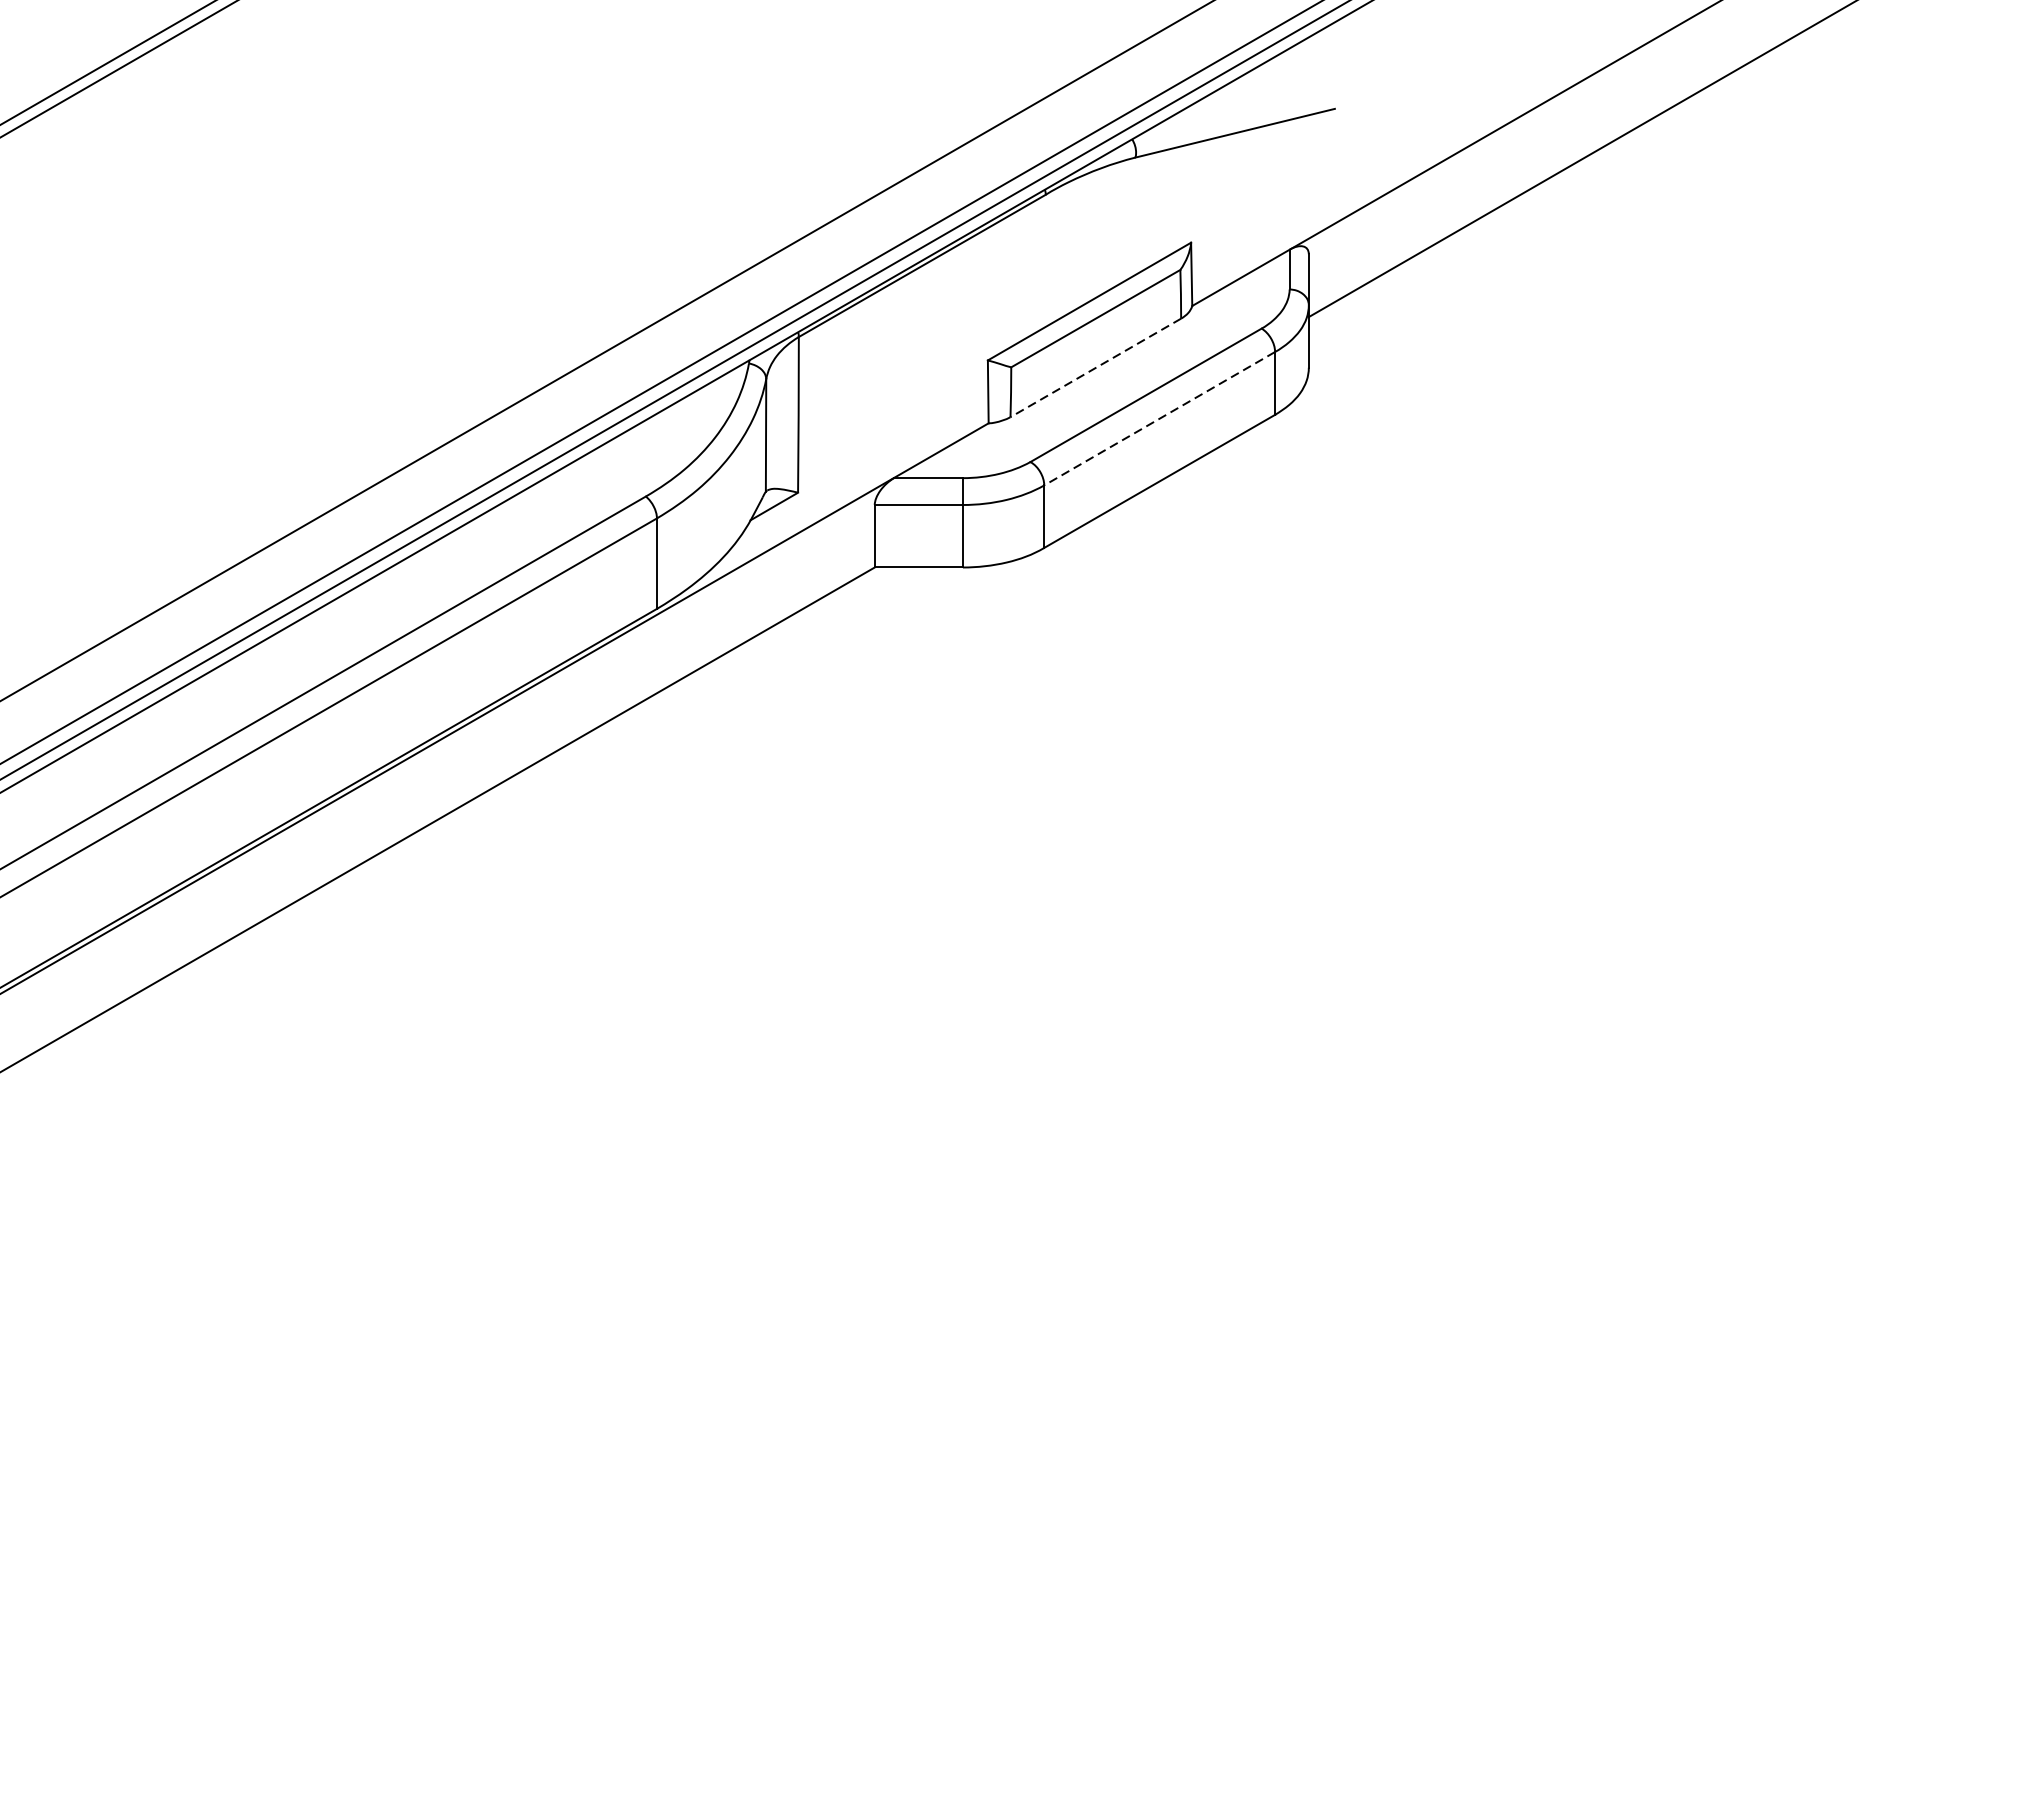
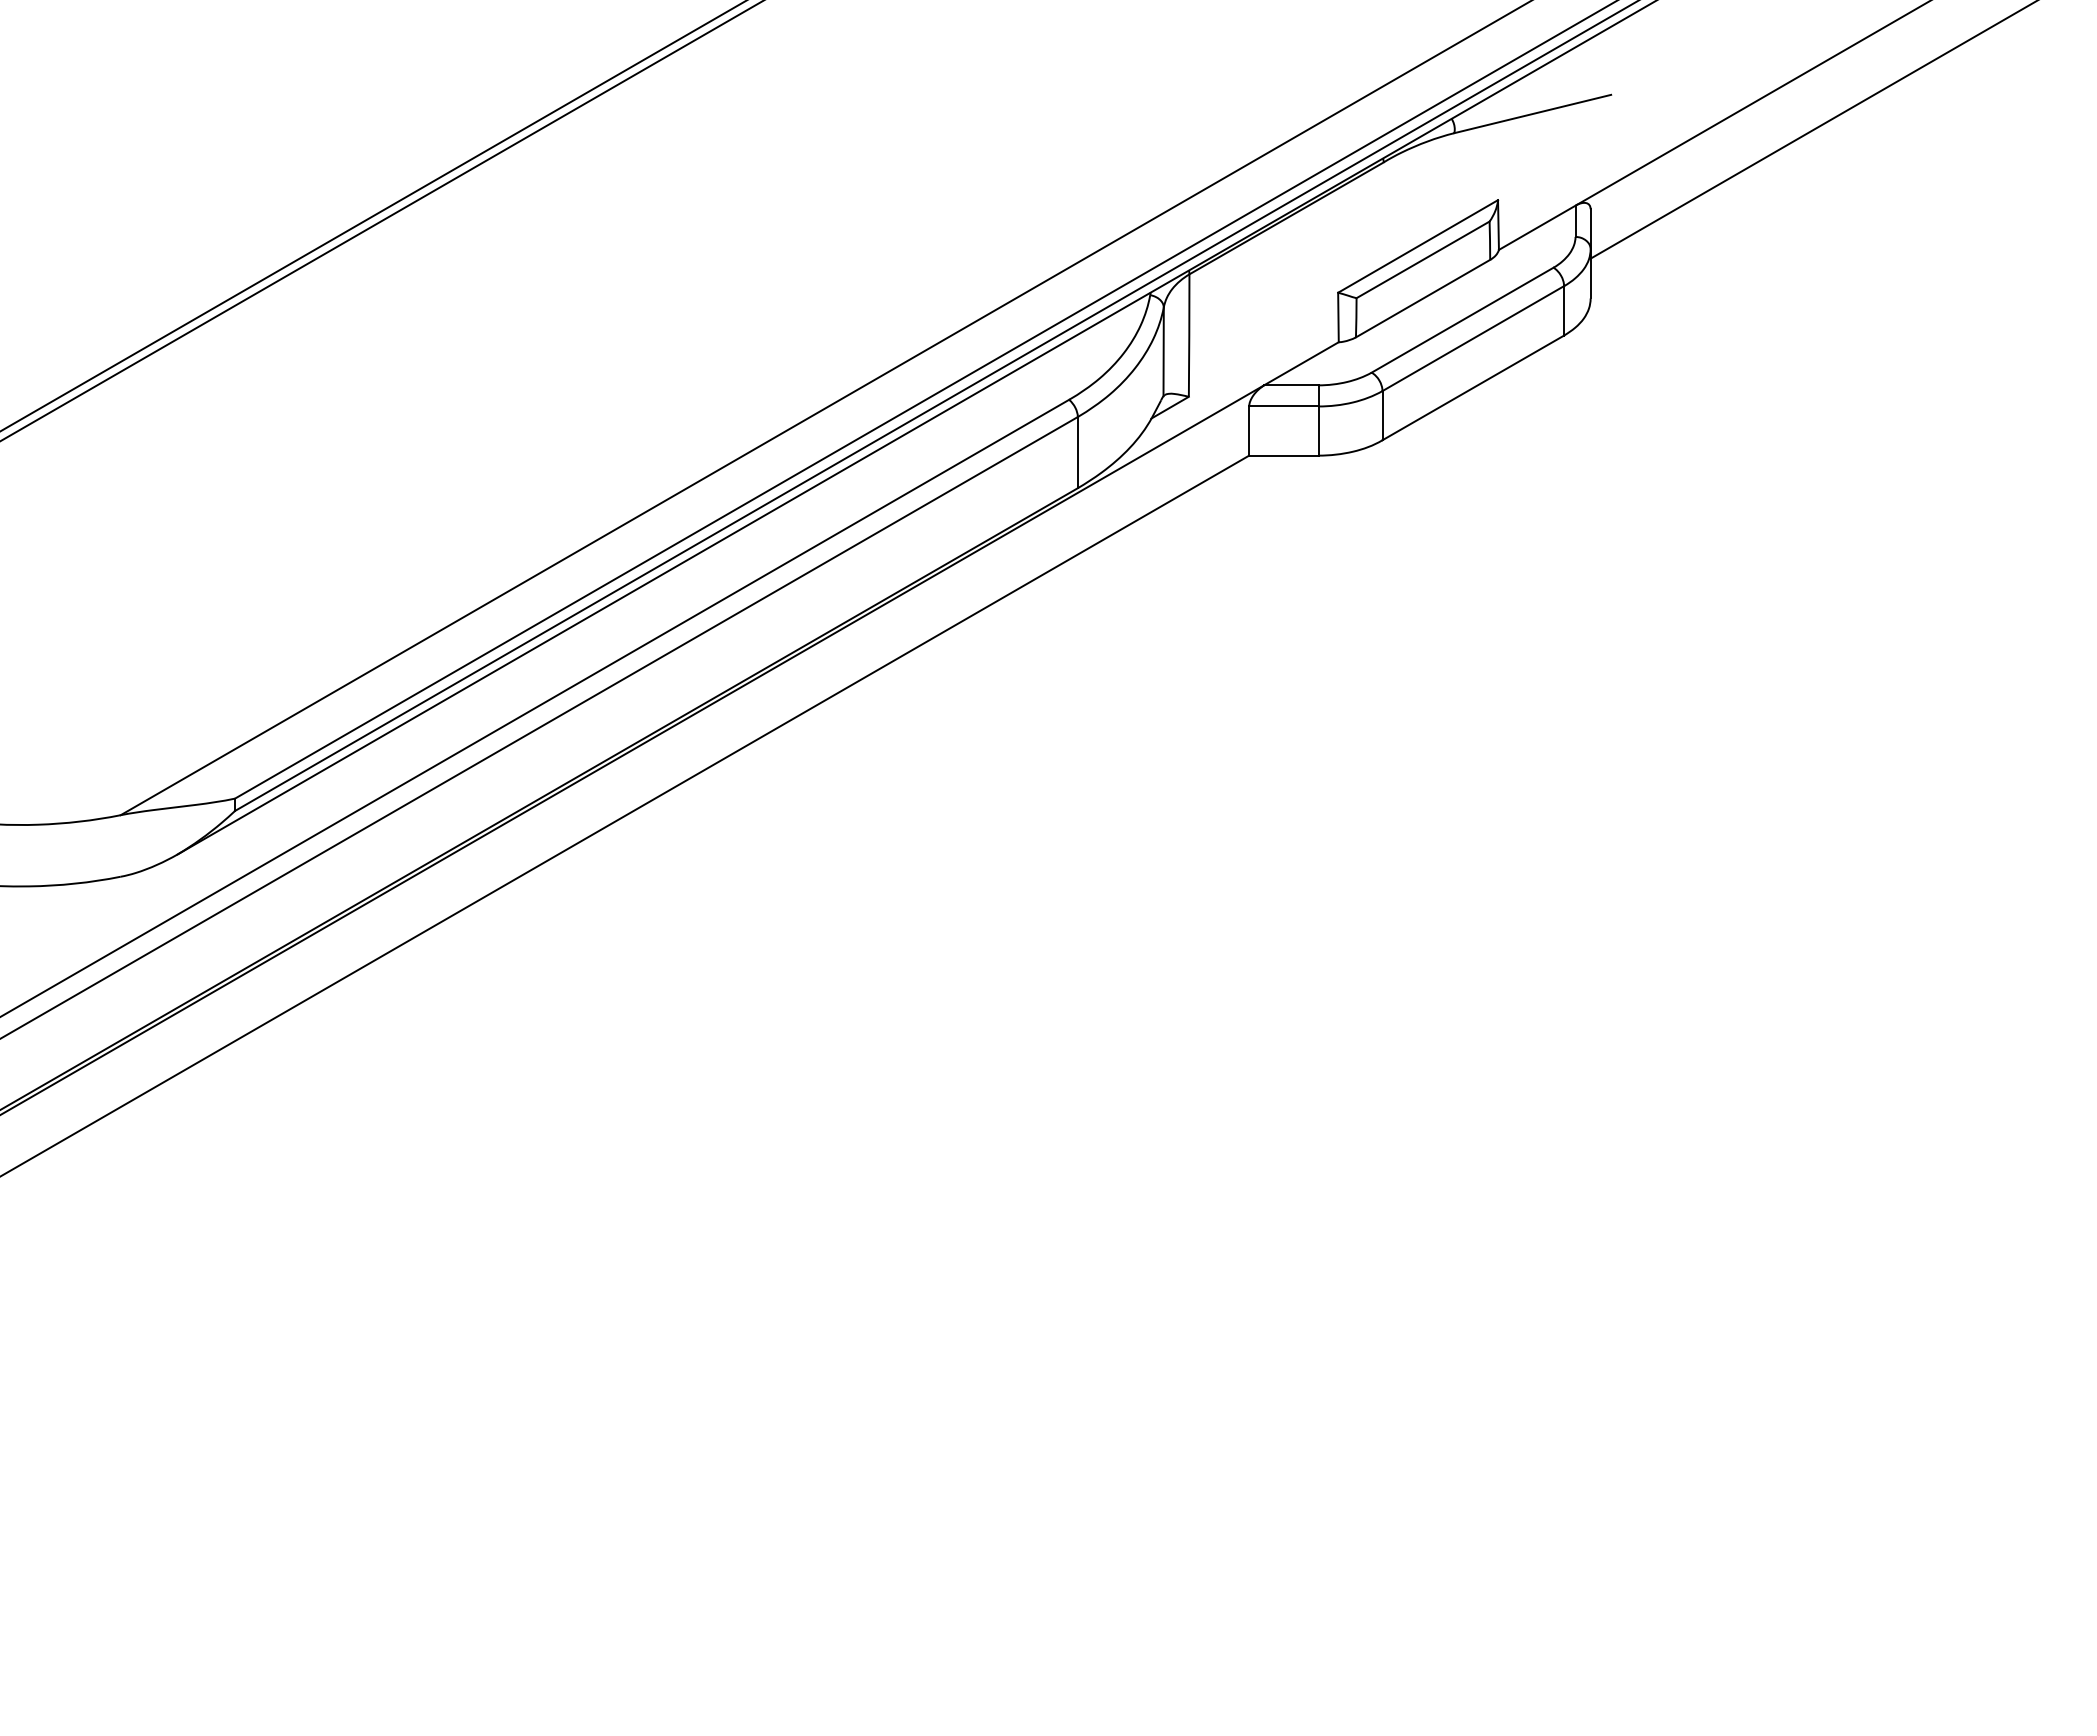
line: (1096, 367) -> (1423, 298), dashed -> solid
line: (1159, 418) -> (1473, 338), dashed -> solid

